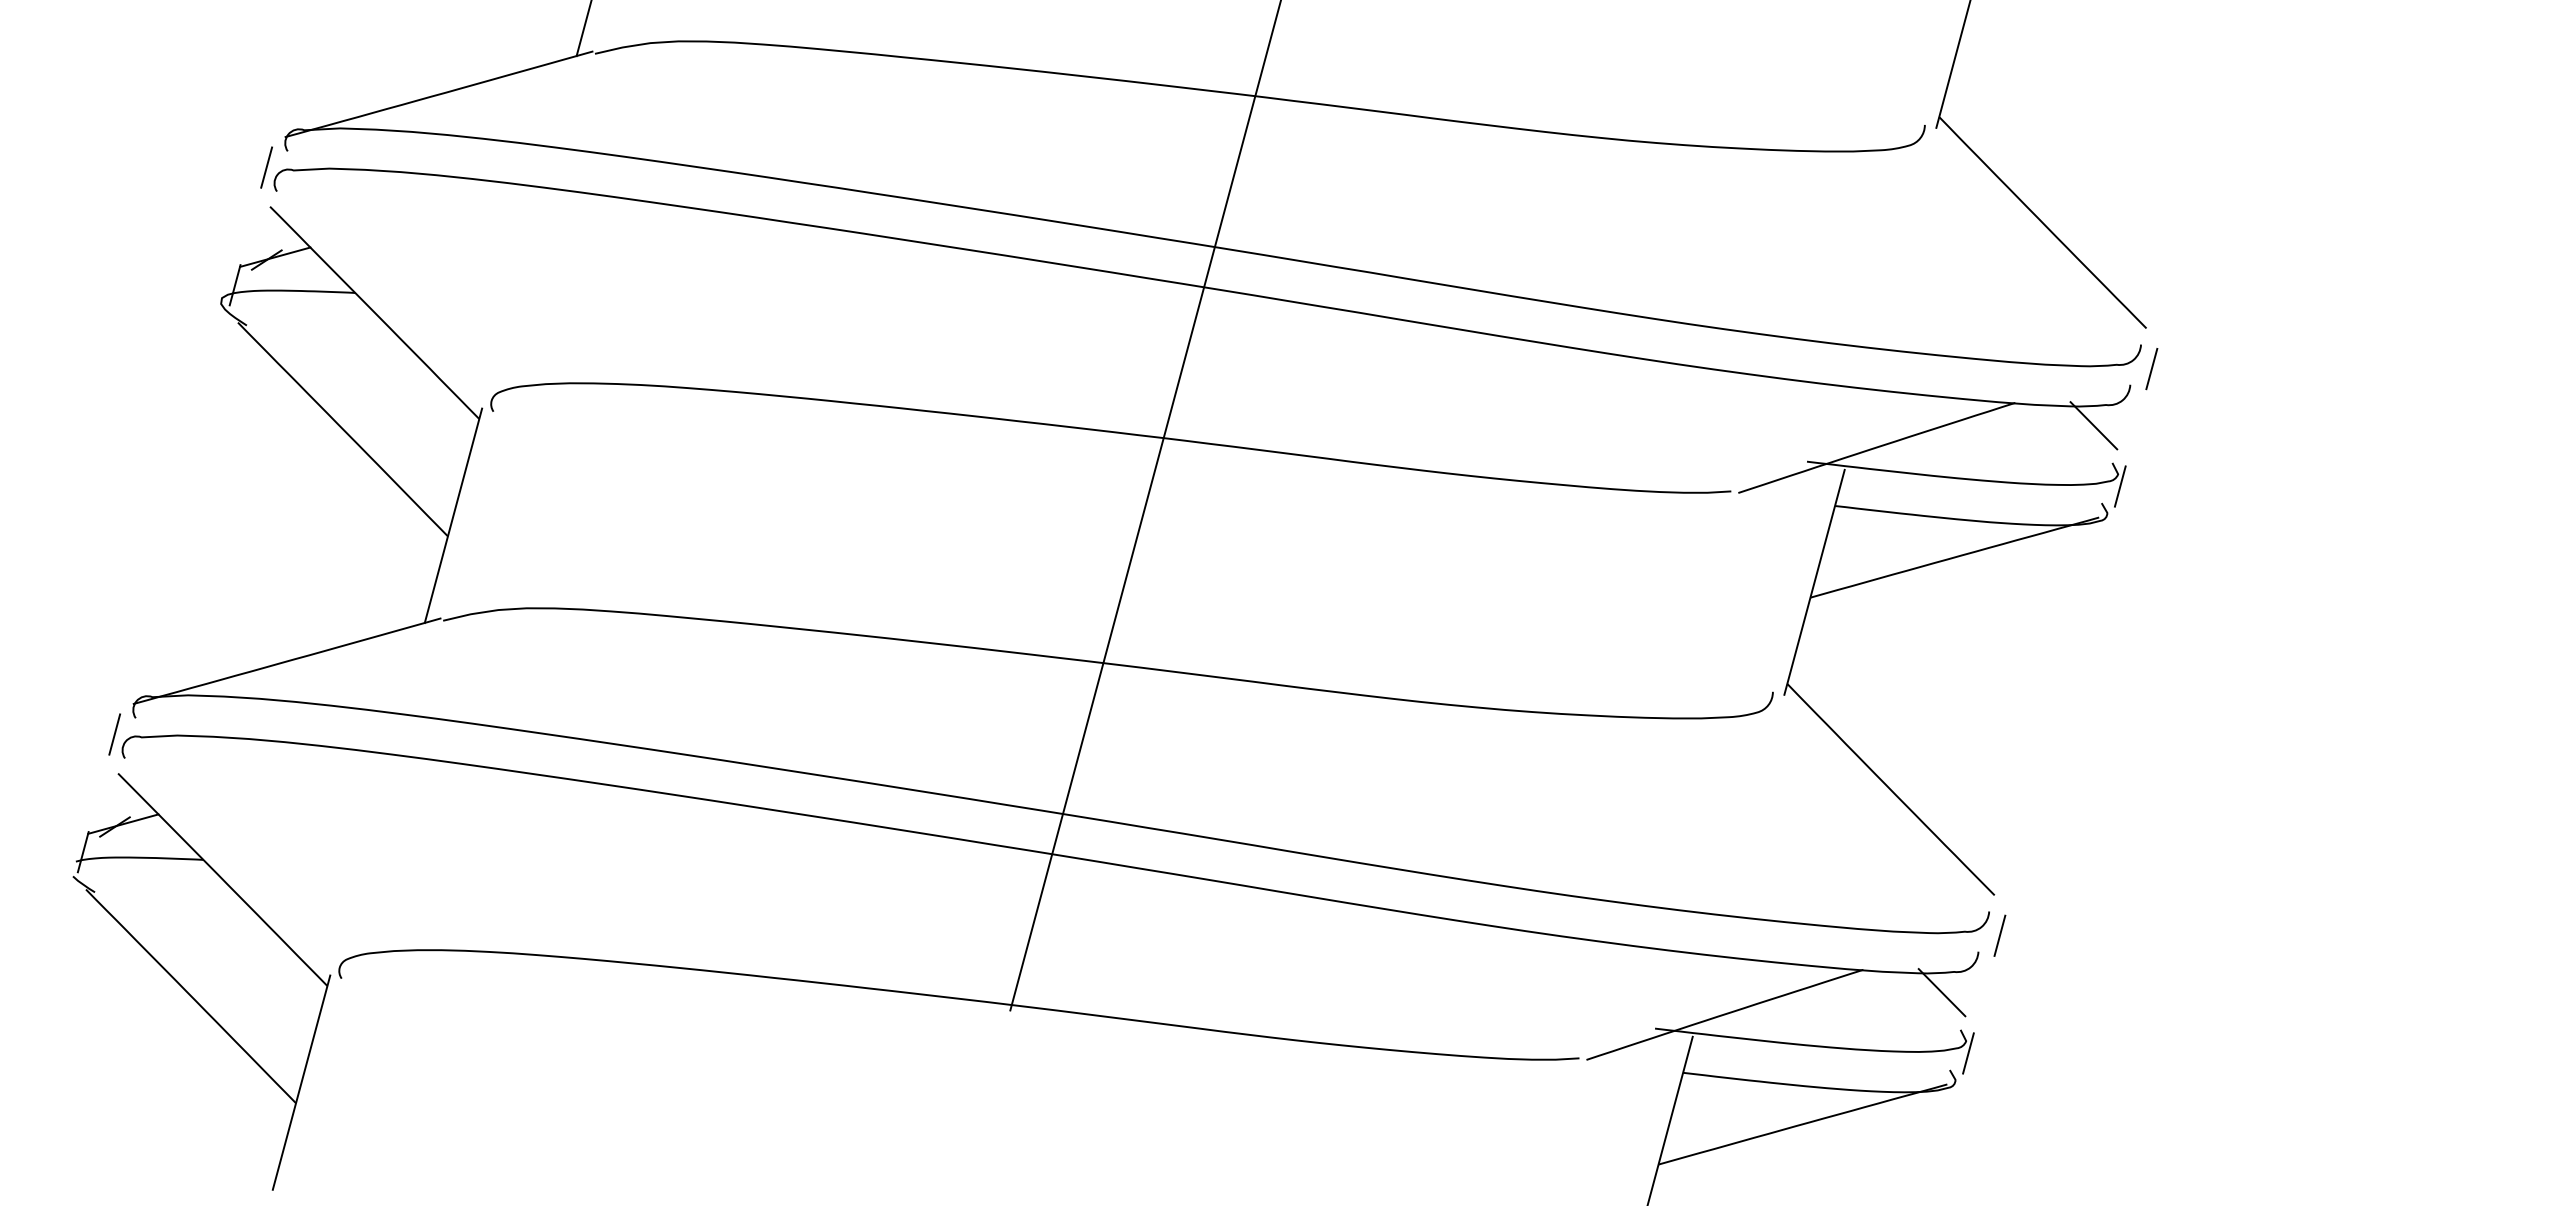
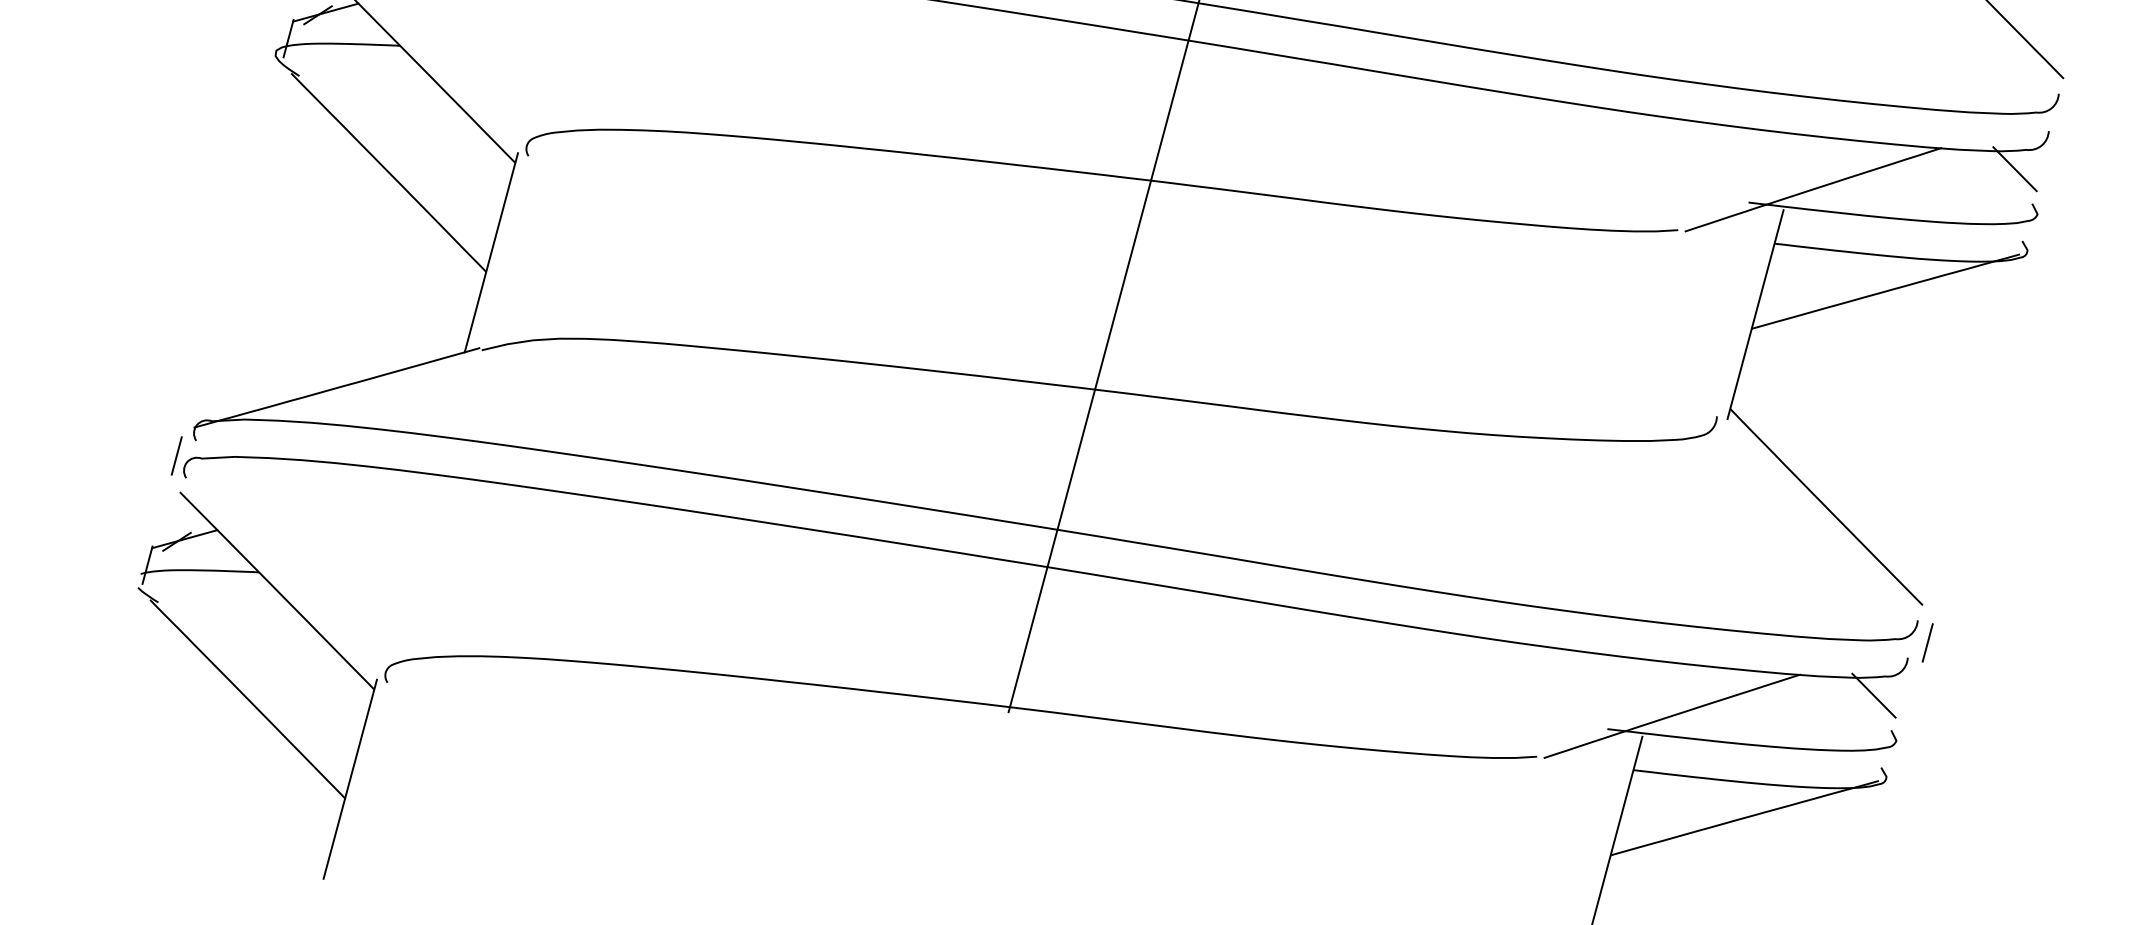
line: (2151, 368) -> (2068, 115), removed
line: (2119, 486) -> (2038, 225), removed
line: (1968, 1053) -> (1898, 752), removed

